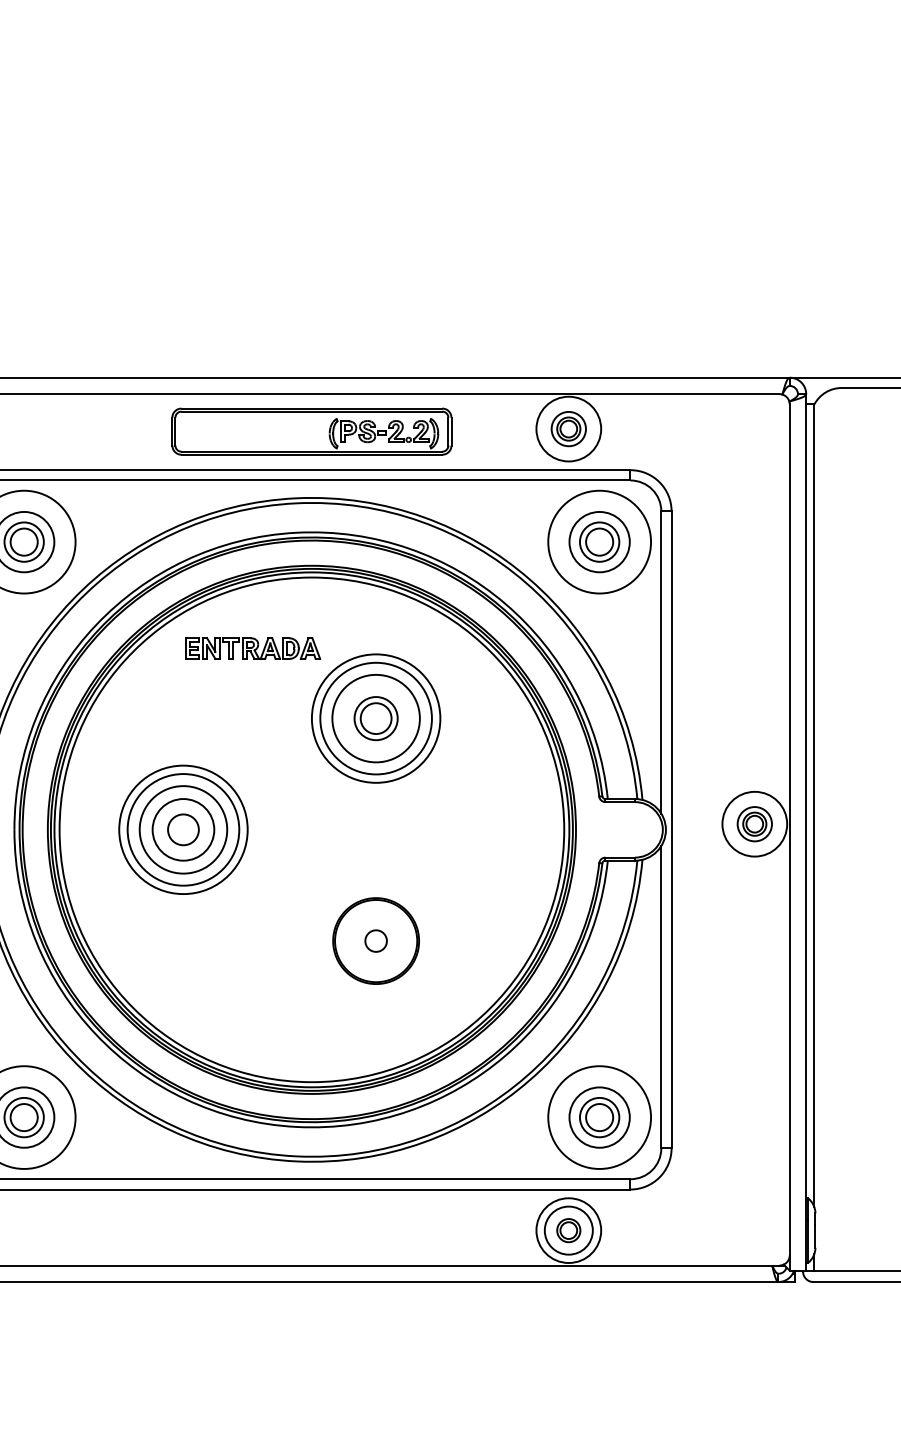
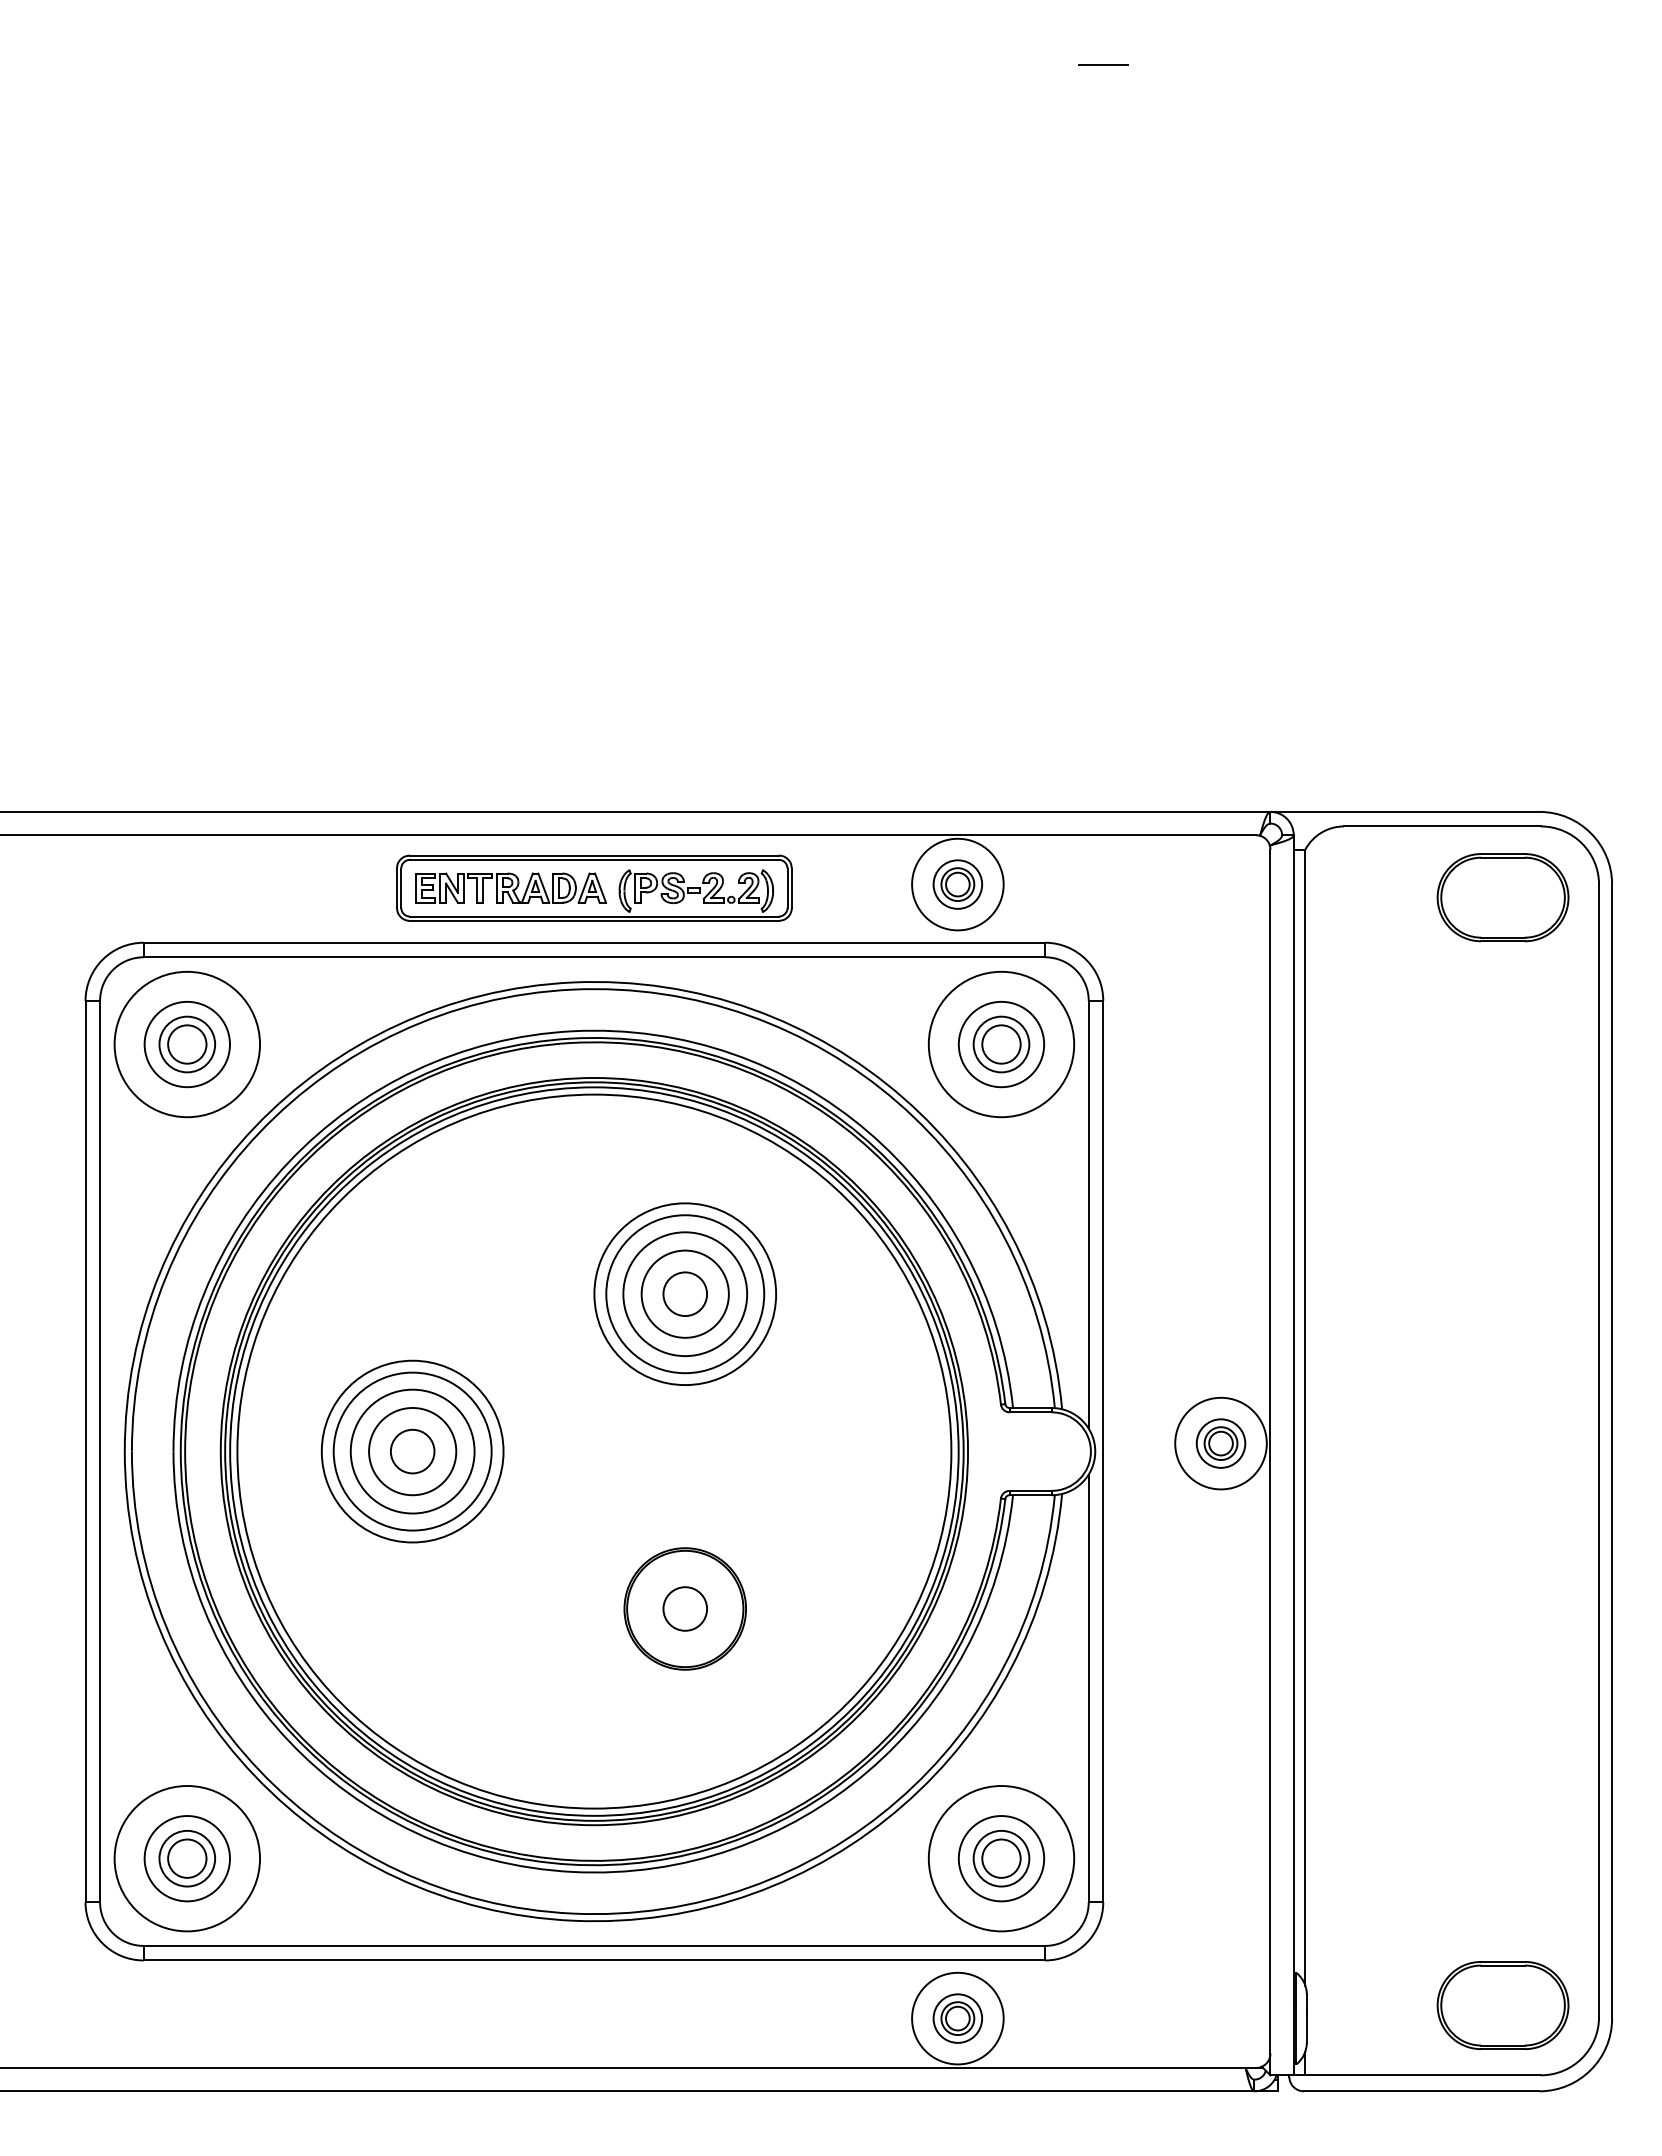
part: (252, 648) -> (510, 887), moved
circle: (375, 718) -> (684, 1293), size x1.43
circle: (376, 940) -> (685, 1608), size x1.43
circle: (568, 1230) -> (957, 2018), size x0.71

